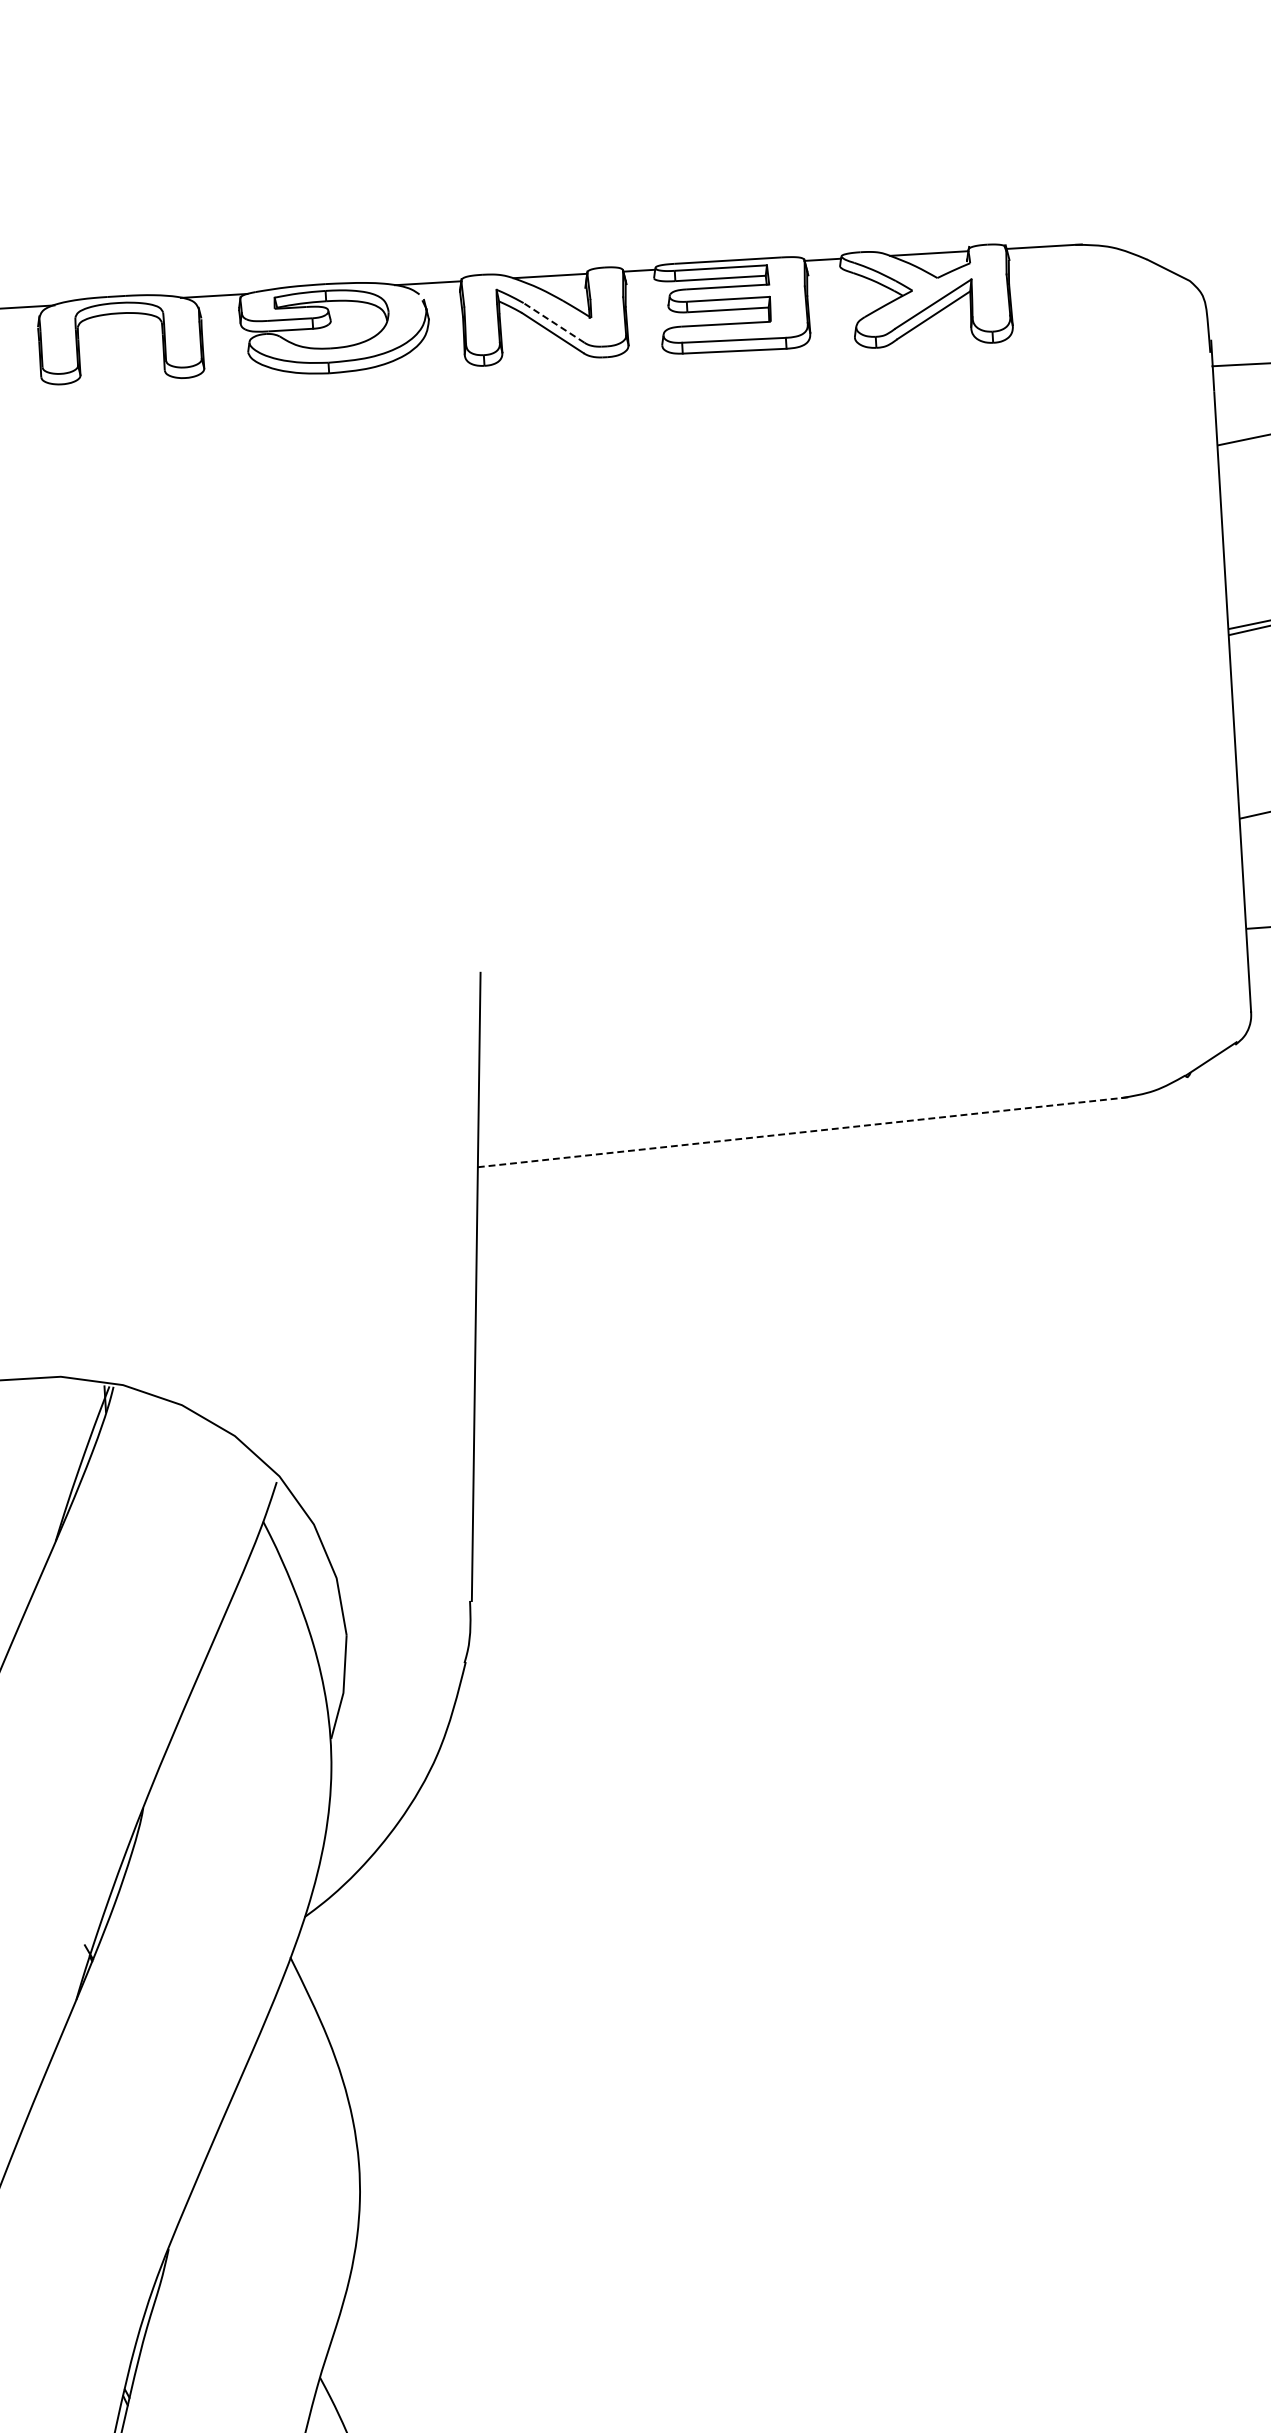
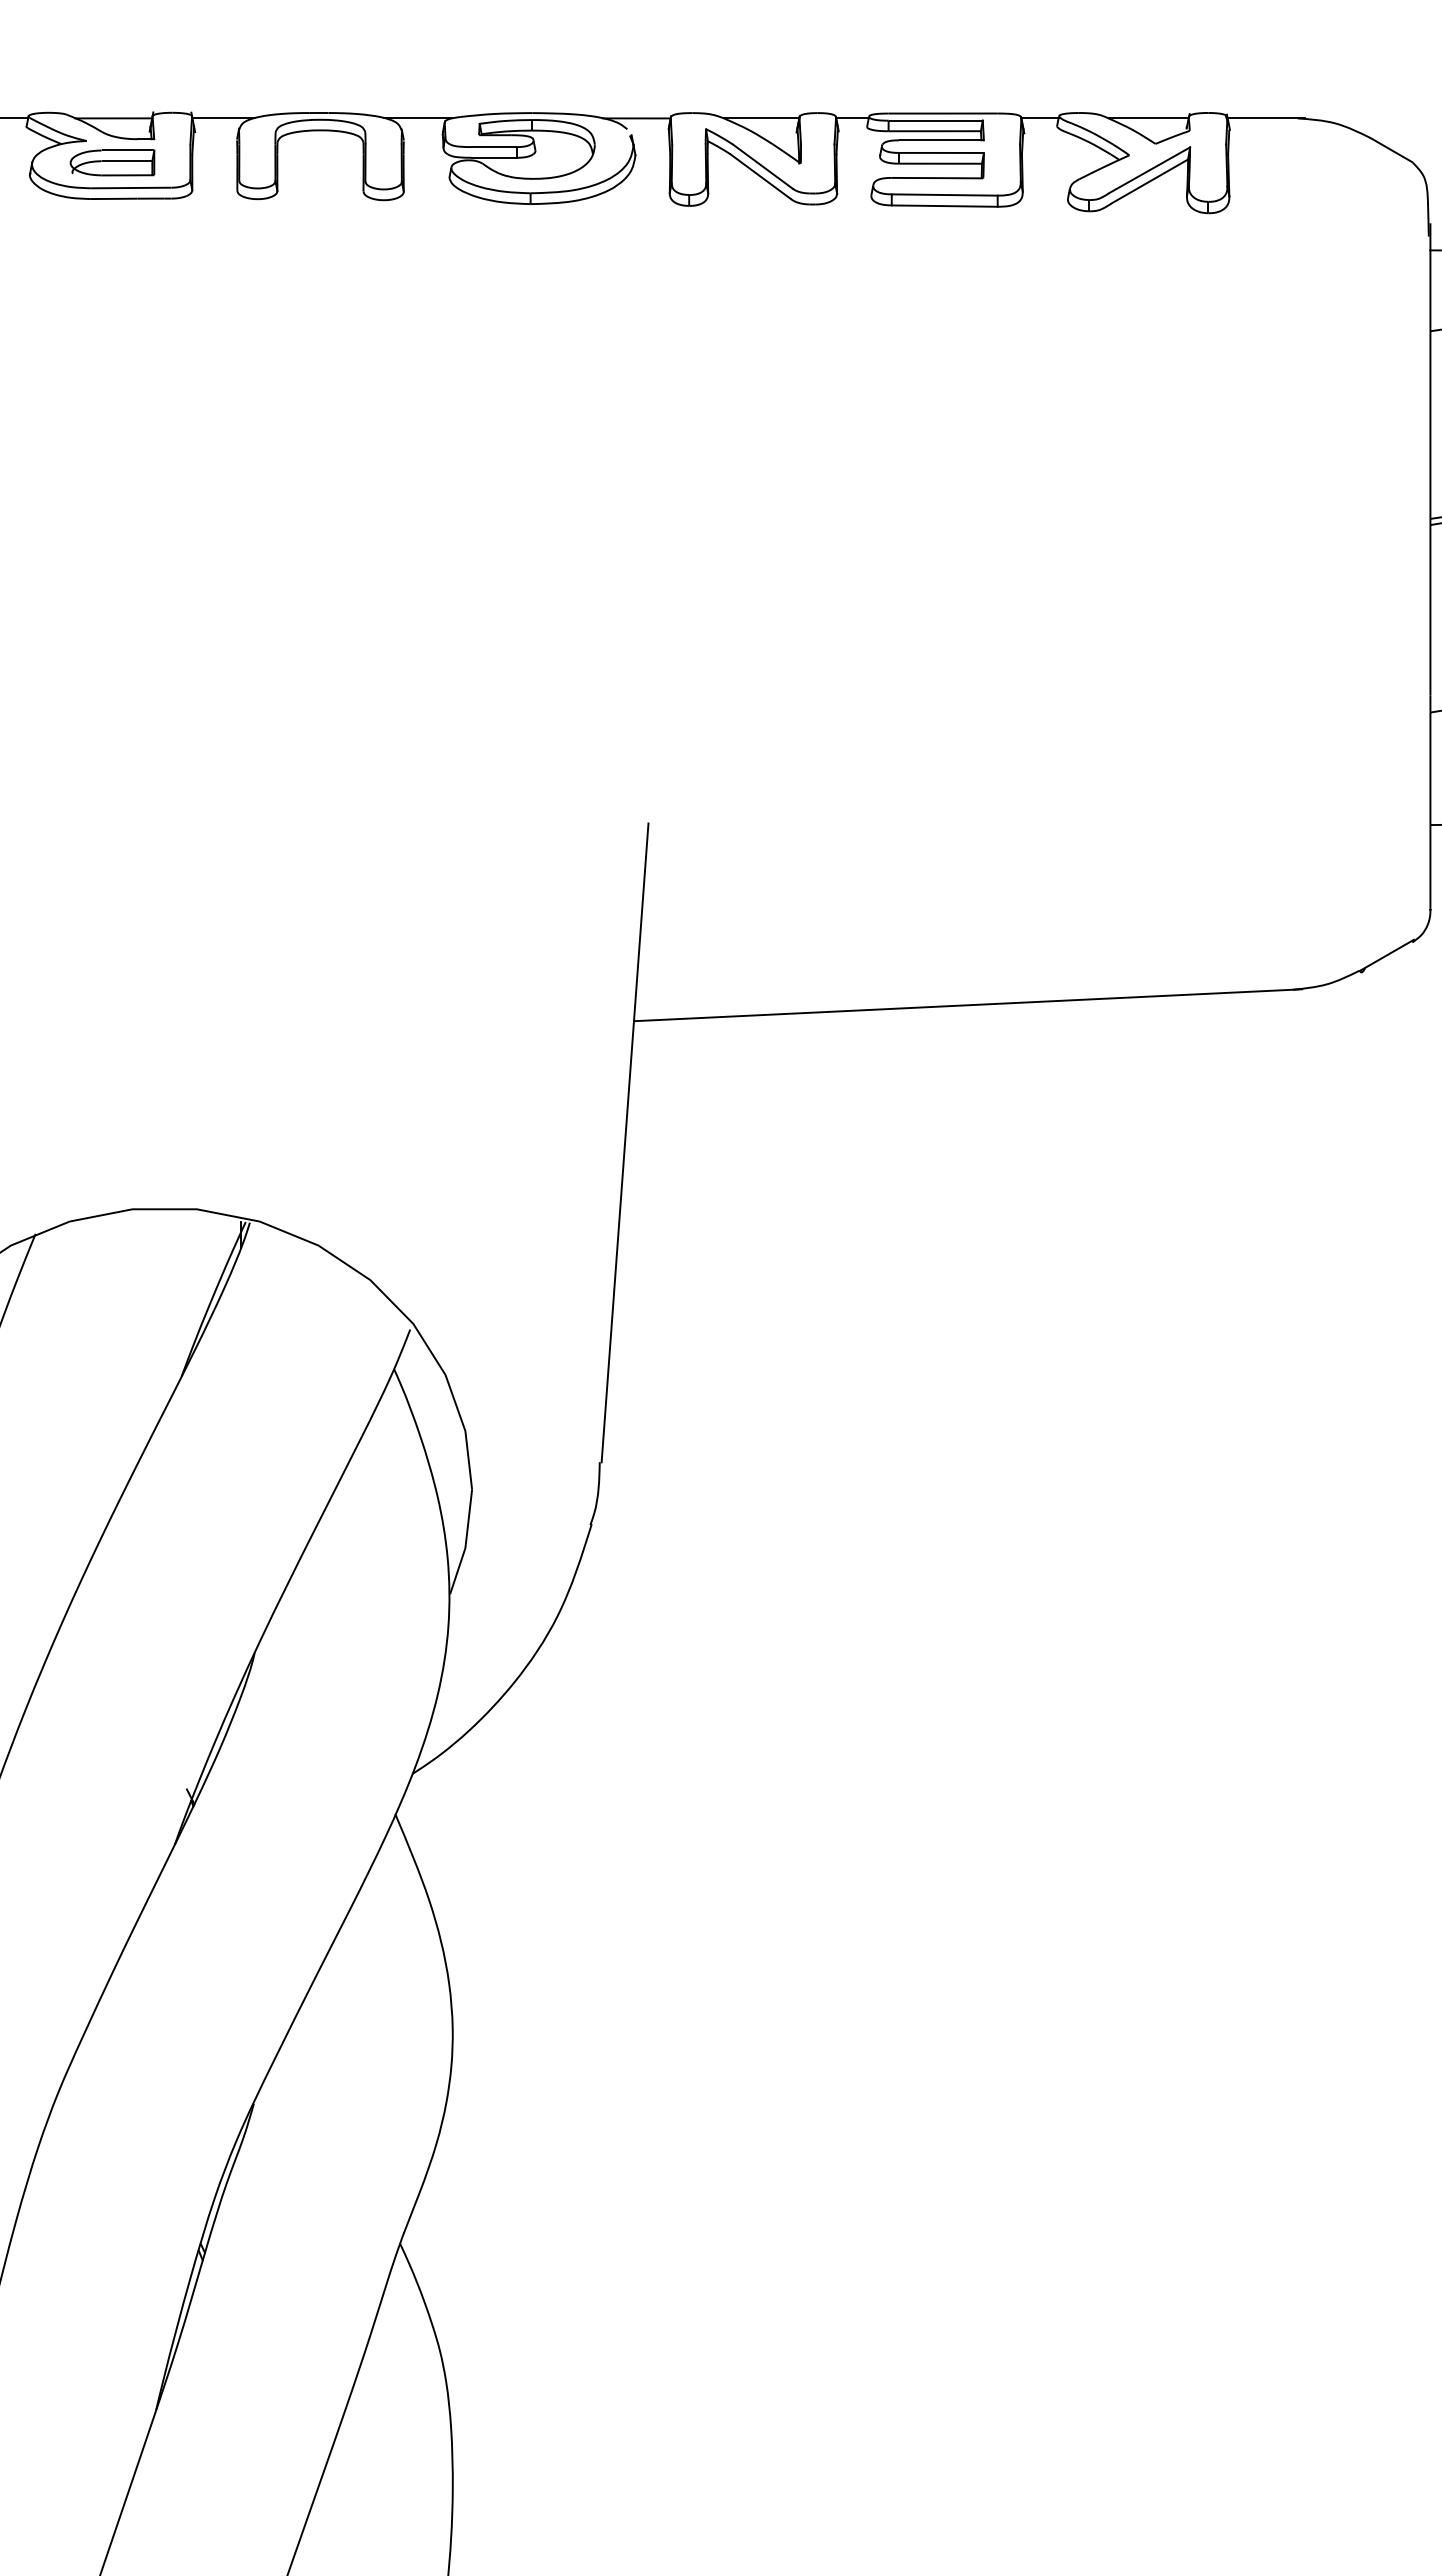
line: (553, 323) -> (762, 166), dashed -> solid
line: (804, 1132) -> (968, 1005), dashed -> solid

